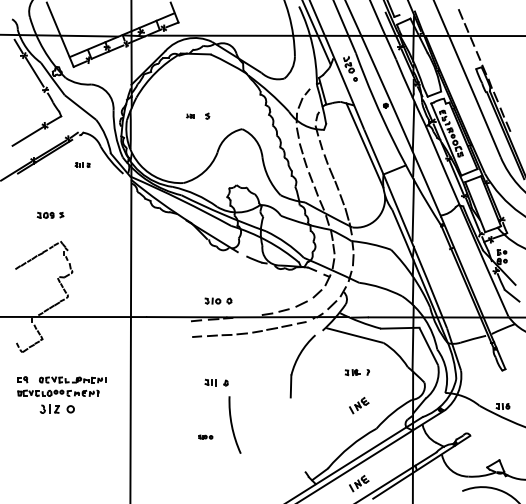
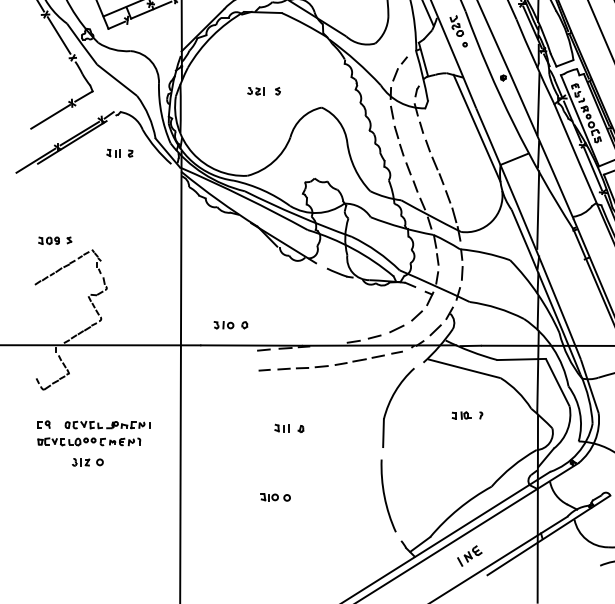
part: (190, 115) -> (256, 90), size x1.67
part: (82, 164) -> (119, 152), size x1.43
part: (50, 215) -> (55, 240), moved
part: (218, 300) -> (230, 324), moved
part: (359, 405) -> (470, 457), removed
part: (57, 409) -> (87, 462), size x0.71
arc: (232, 424) -> (385, 495), moved
part: (205, 436) -> (275, 496), size x1.67

